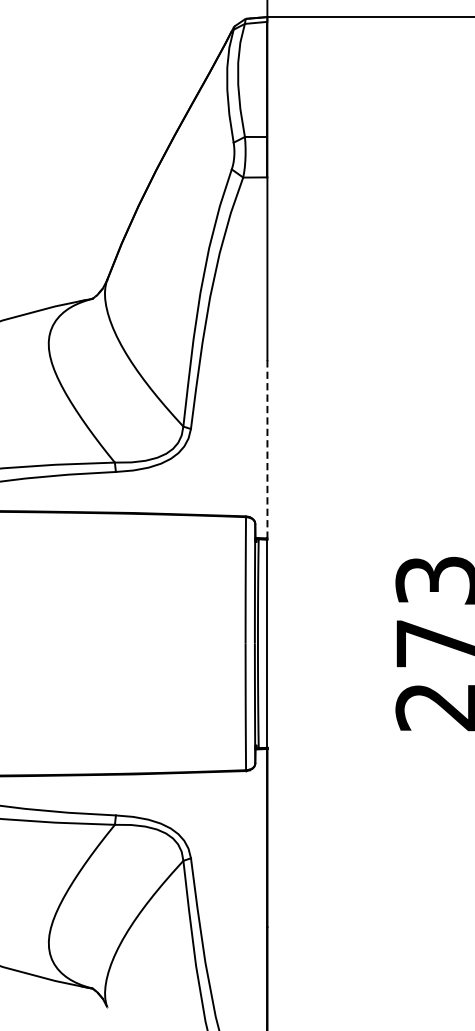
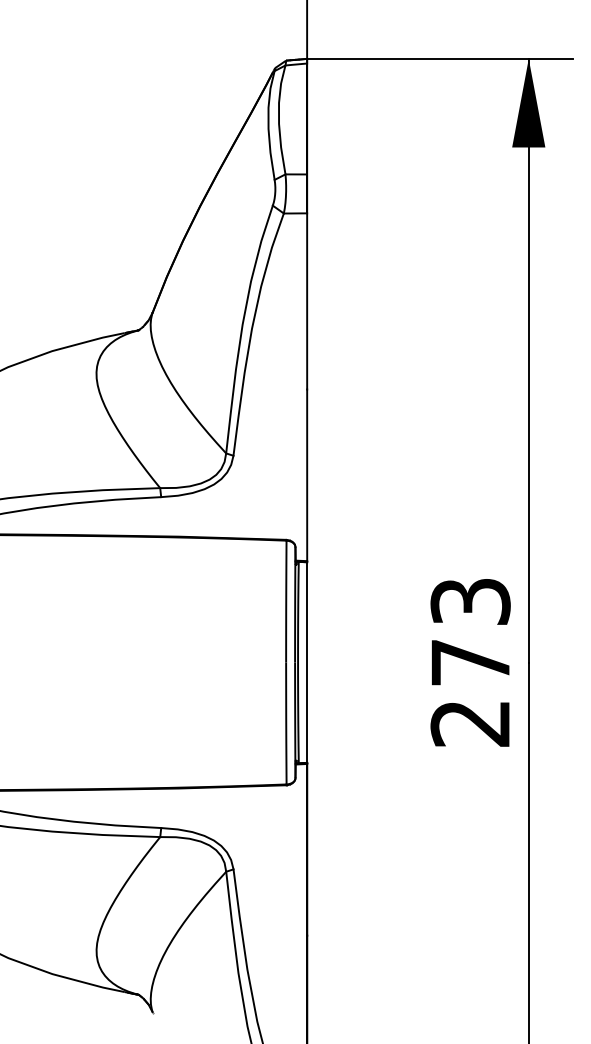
line: (267, 449) -> (307, 475), dashed -> solid

